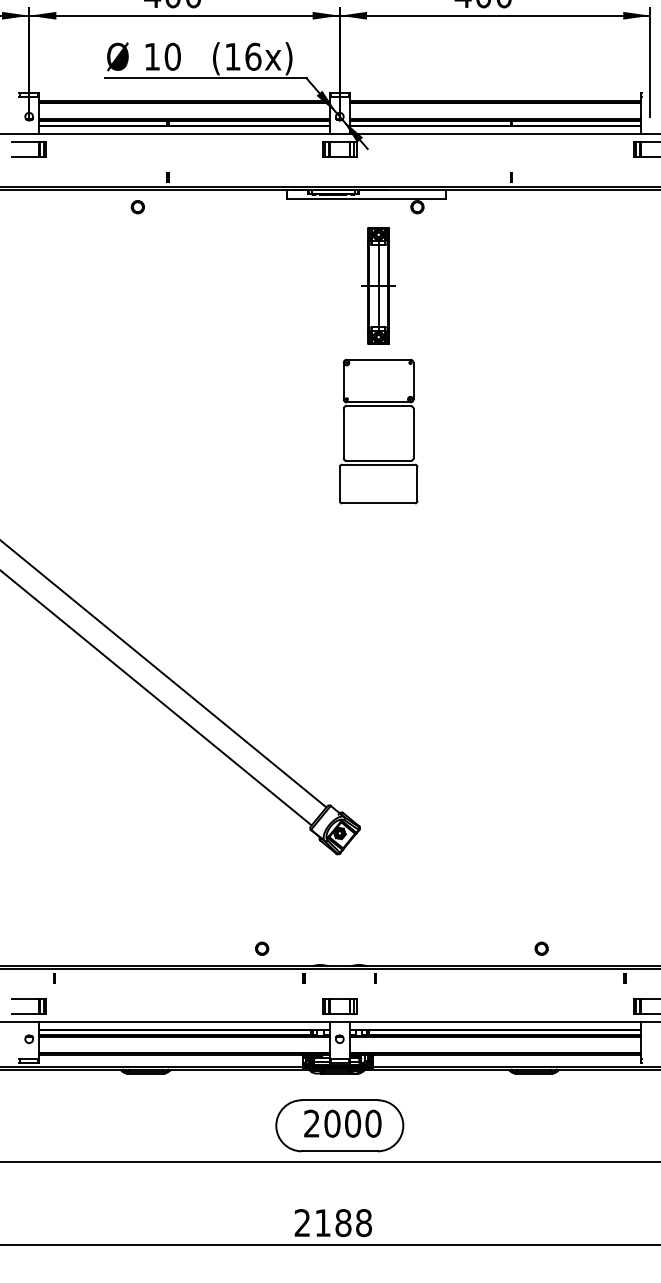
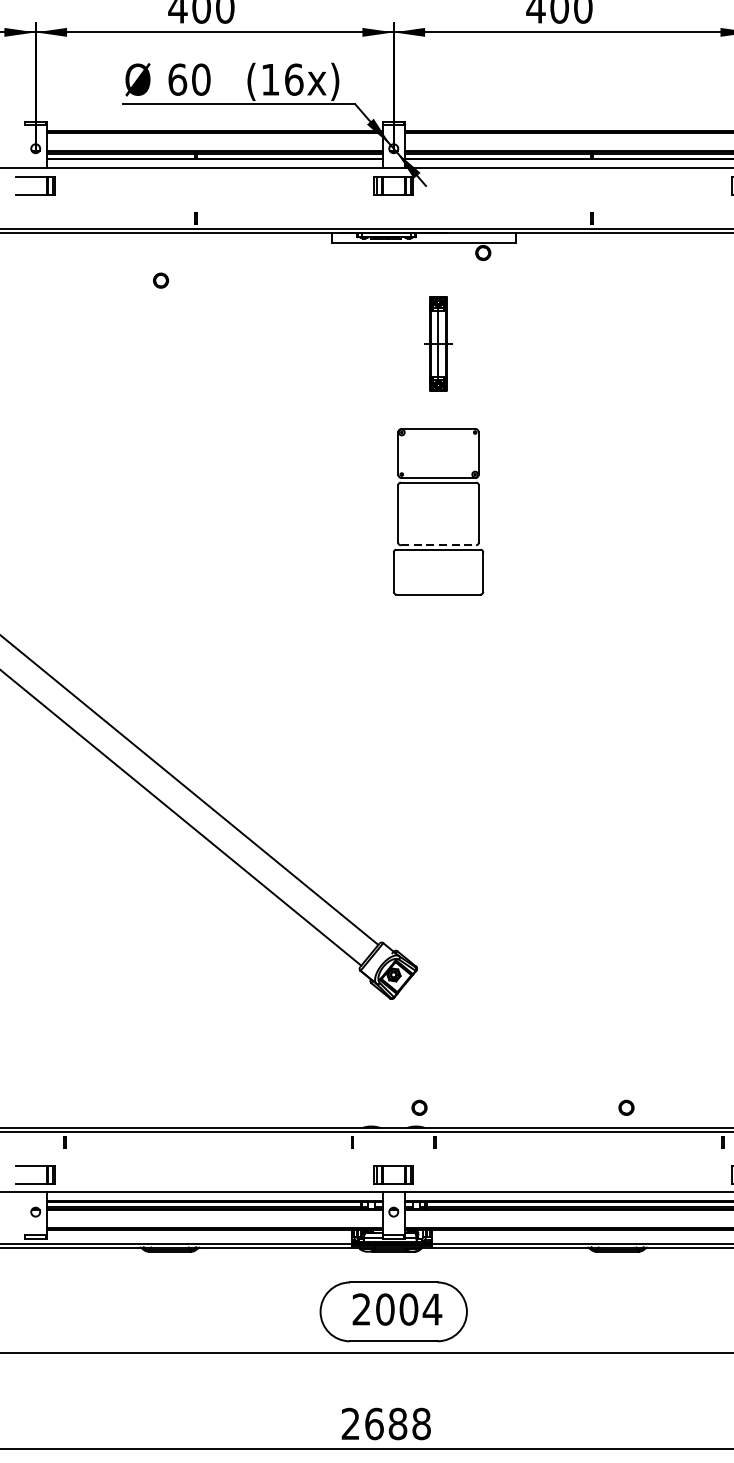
text: (152, 56) -> (177, 79), 10 -> 60
part: (137, 207) -> (160, 281), moved
part: (378, 285) -> (438, 343), size x0.7
line: (378, 460) -> (438, 545), solid -> dashed
circle: (262, 948) -> (419, 1107), moved
text: (372, 1123) -> (431, 1309), 2000 -> 2004
text: (323, 1223) -> (374, 1424), 2188 -> 2688

